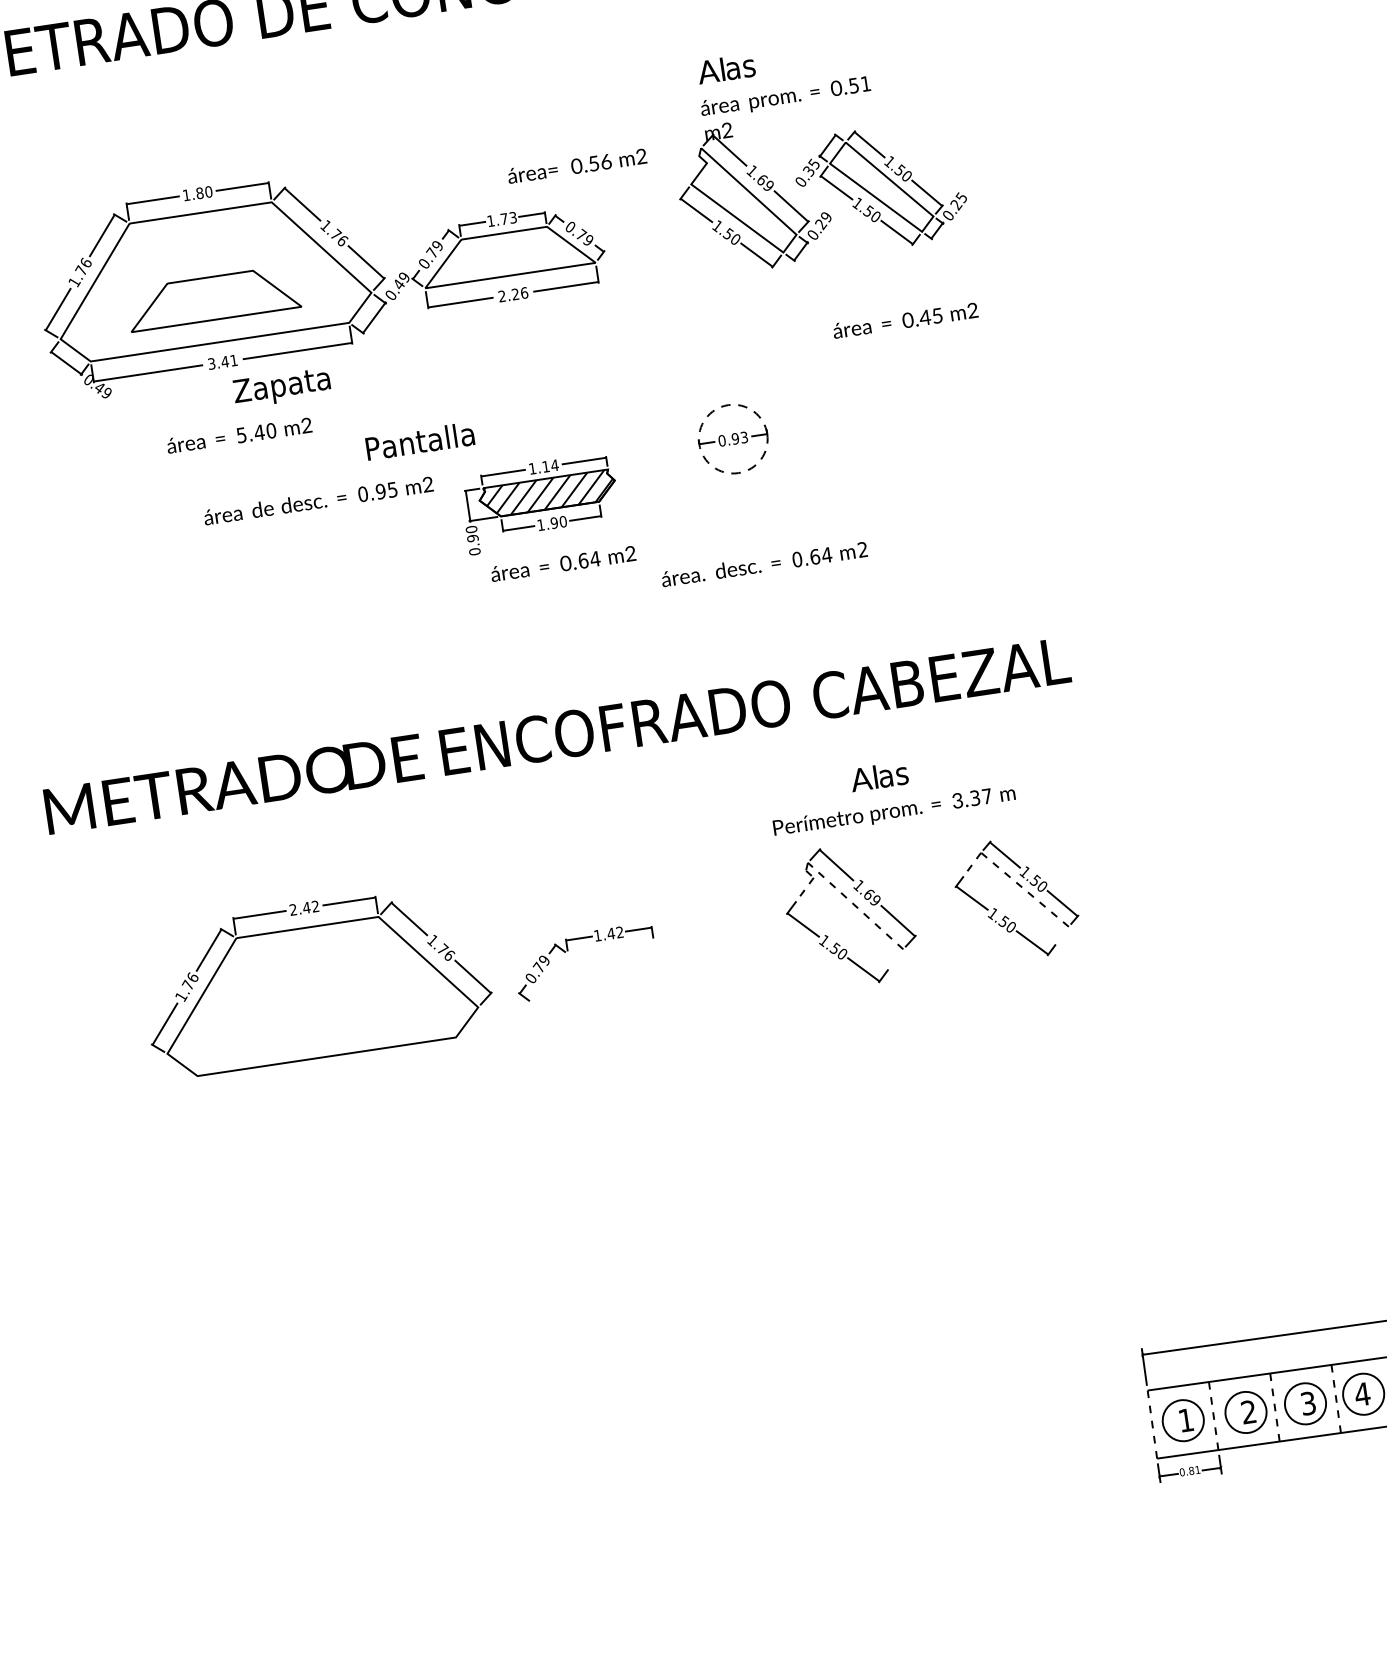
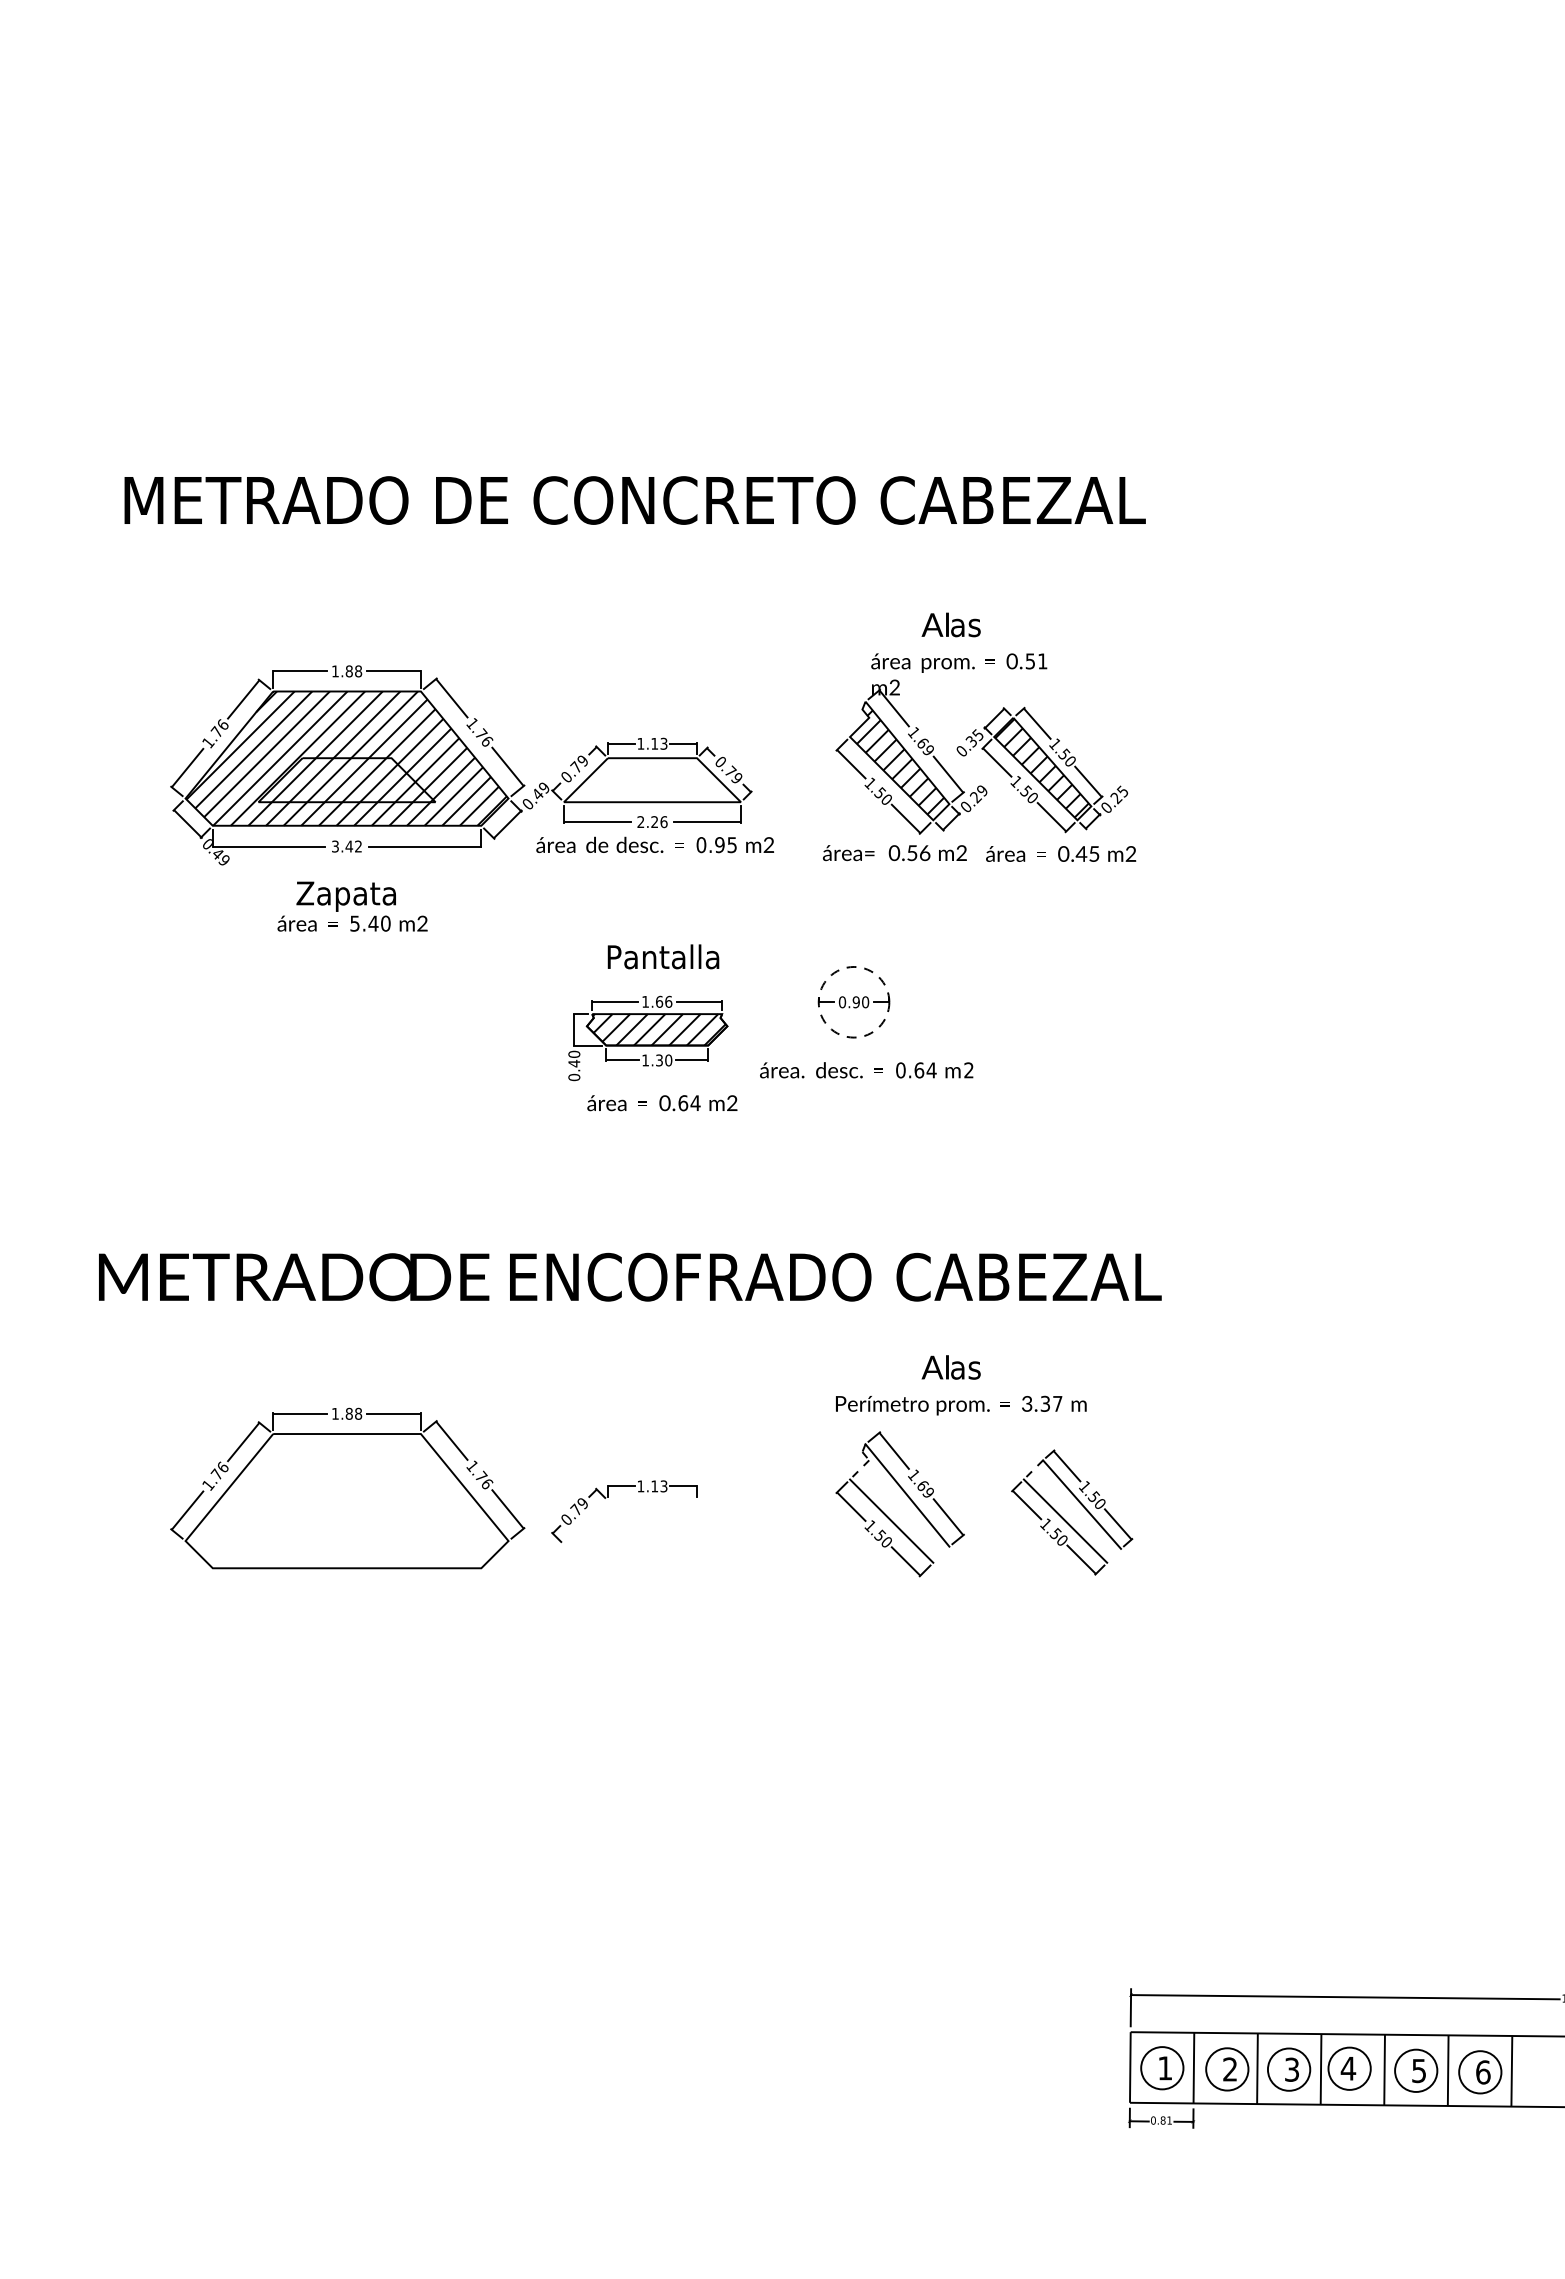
text: (725, 68) -> (950, 624), moved
text: (576, 166) -> (894, 853), moved
hatch: (880, 187) -> (1041, 768), added
text: (208, 192) -> (358, 671), 1.80 -> 1.88
hatch: (743, 201) -> (900, 762), added
text: (504, 218) -> (654, 743), 1.73 -> 1.13
hatch: (209, 277) -> (346, 758), added
text: (905, 320) -> (1061, 853), moved
text: (233, 360) -> (358, 846), 3.41 -> 3.42
text: (281, 387) -> (345, 896), moved
text: (744, 437) -> (865, 1002), 0.93 -> 0.90
text: (420, 440) -> (663, 956), moved
text: (550, 465) -> (664, 1001), 1.14 -> 1.66
text: (317, 500) -> (654, 844), moved
text: (554, 523) -> (659, 1060), 1.90 -> 1.30
text: (473, 538) -> (574, 1063), 0.90 -> 0.40
text: (764, 564) -> (866, 1070), moved
line: (1025, 889) -> (1082, 1504), dashed -> solid
line: (855, 906) -> (907, 1495), dashed -> solid
text: (304, 907) -> (347, 1413), 2.42 -> 1.88
line: (1011, 907) -> (1065, 1520), added
line: (843, 932) -> (891, 1520), added
text: (615, 933) -> (659, 1486), 1.42 -> 1.13
line: (1336, 1398) -> (1321, 2068), dashed -> solid
line: (1274, 1407) -> (1257, 2068), dashed -> solid
line: (1213, 1415) -> (1193, 2067), dashed -> solid
line: (1152, 1423) -> (1130, 2066), dashed -> solid

